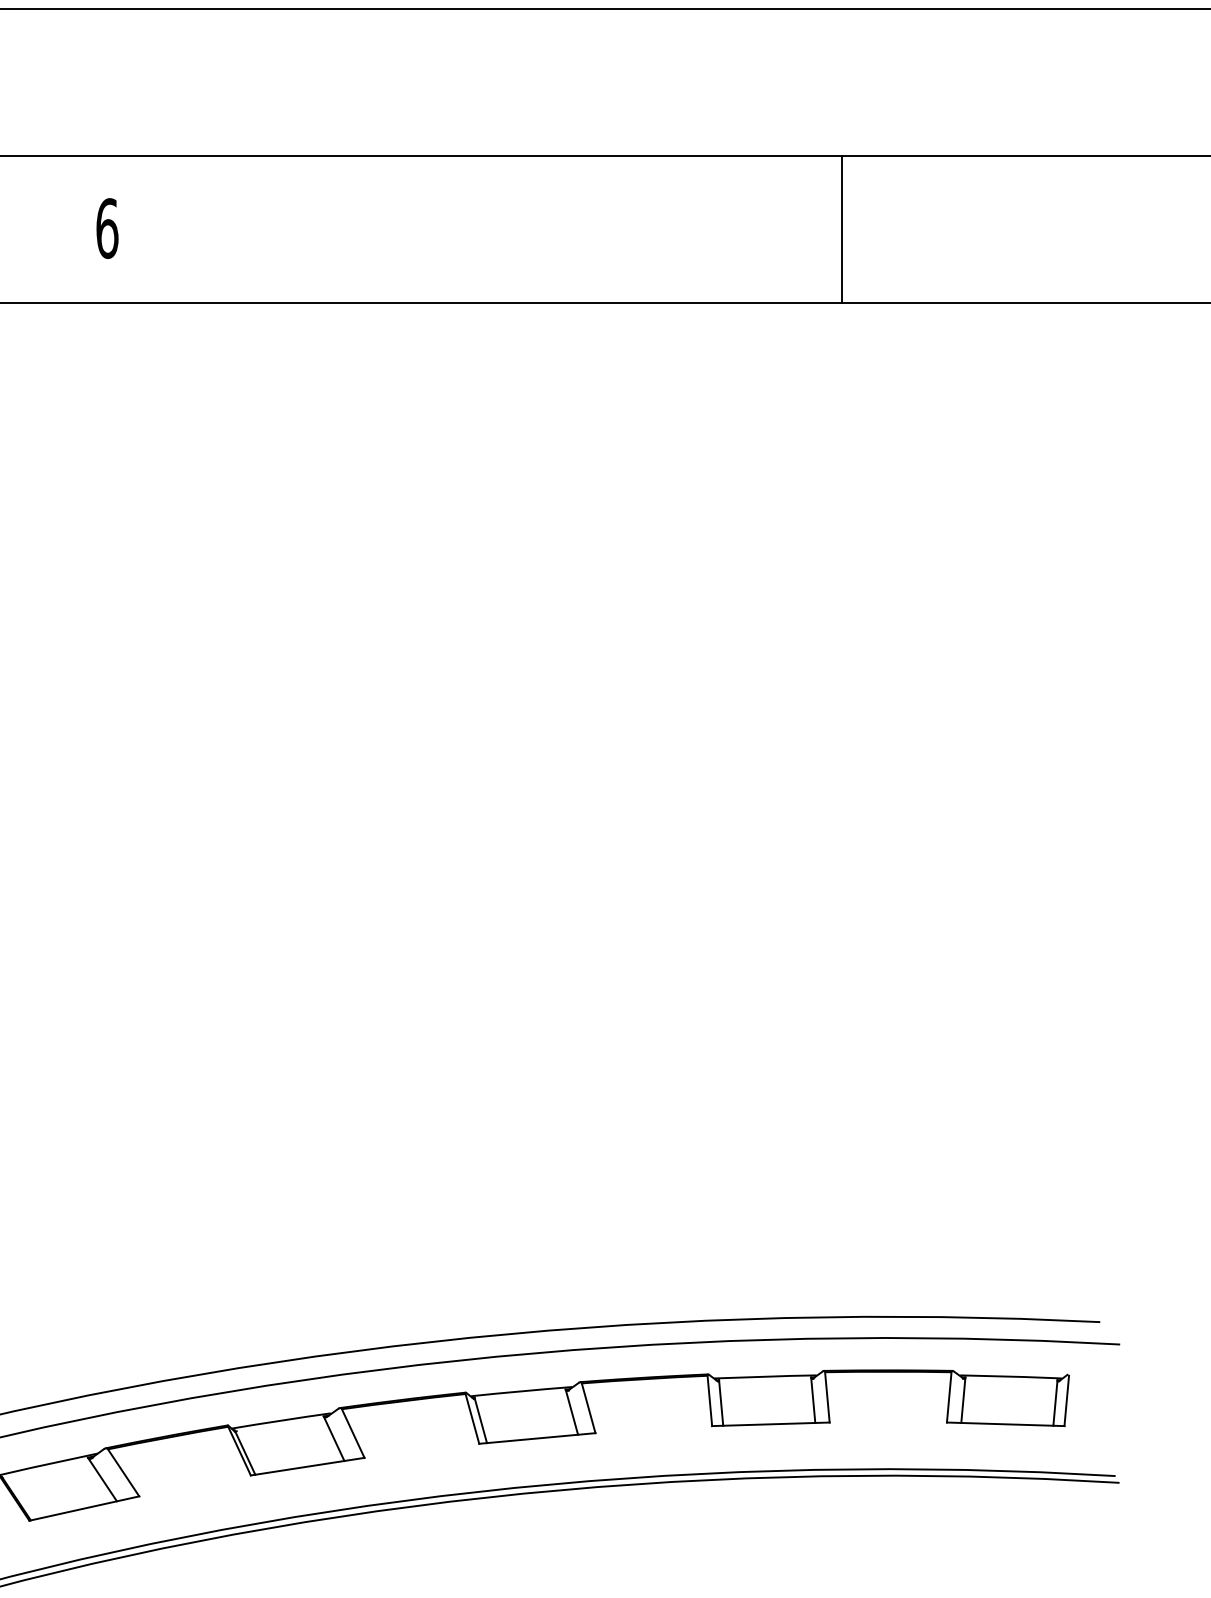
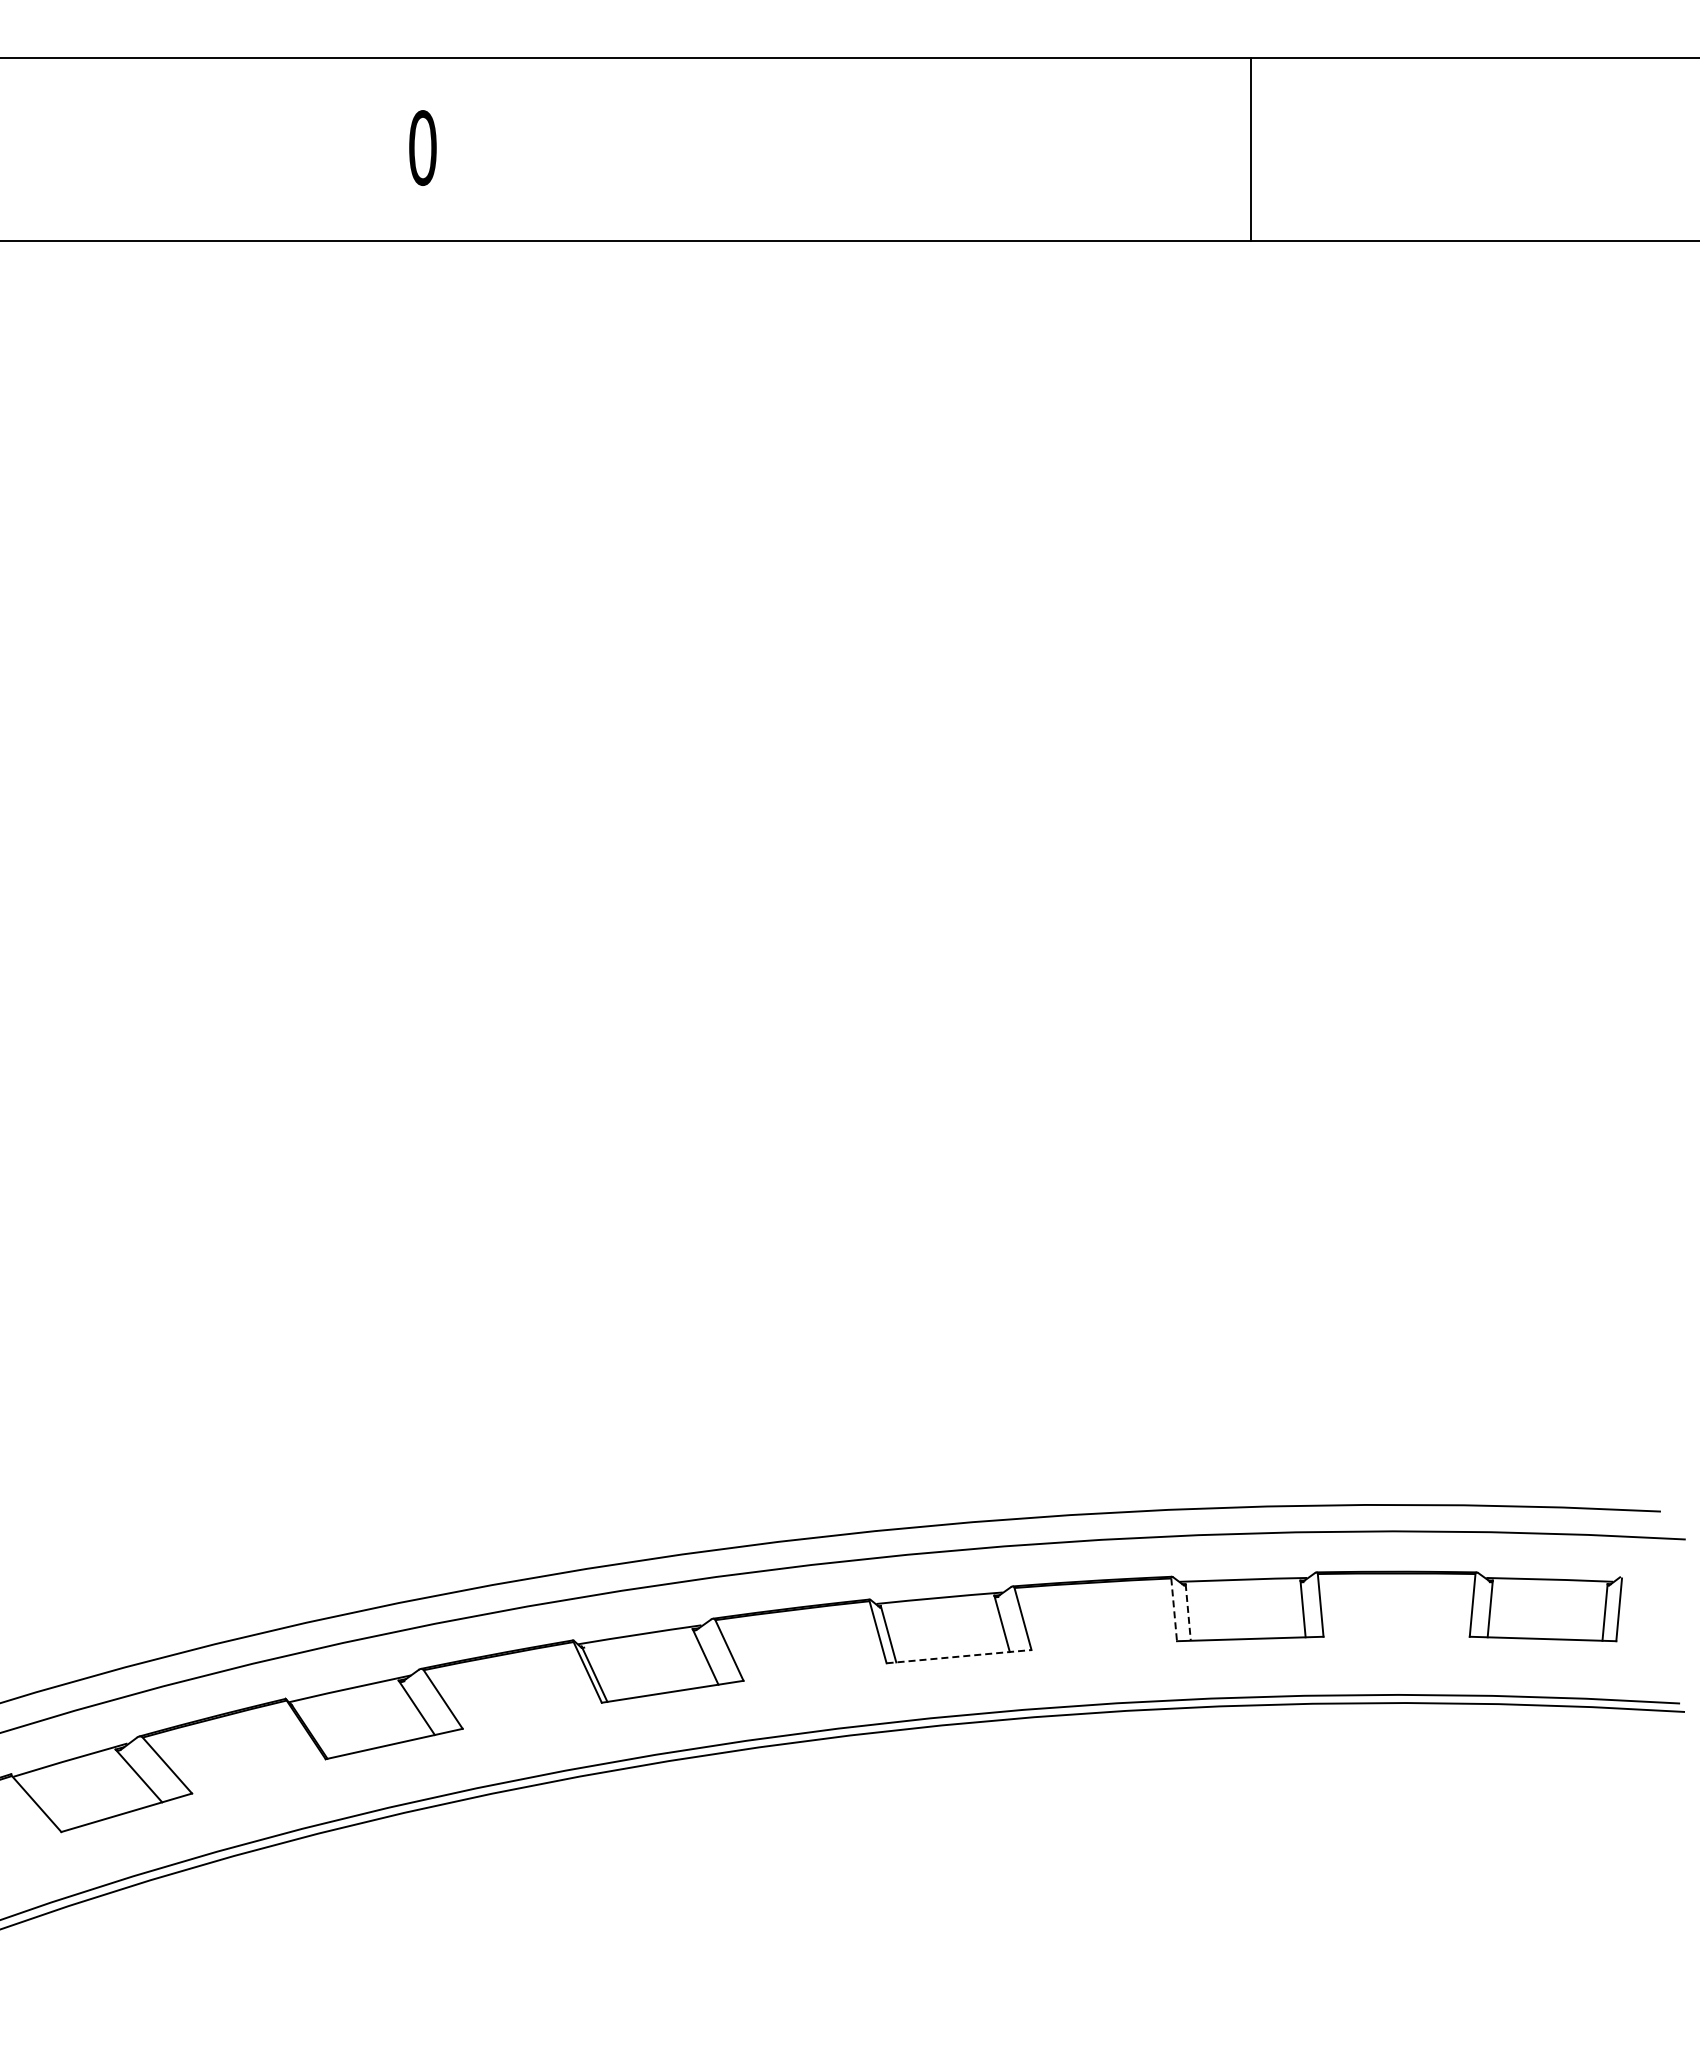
text: (107, 228) -> (422, 147), 6 -> 0
line: (841, 229) -> (1250, 149), moved
line: (710, 1401) -> (1174, 1610), solid -> dashed
line: (721, 1403) -> (1188, 1612), solid -> dashed
line: (537, 1438) -> (959, 1656), solid -> dashed

